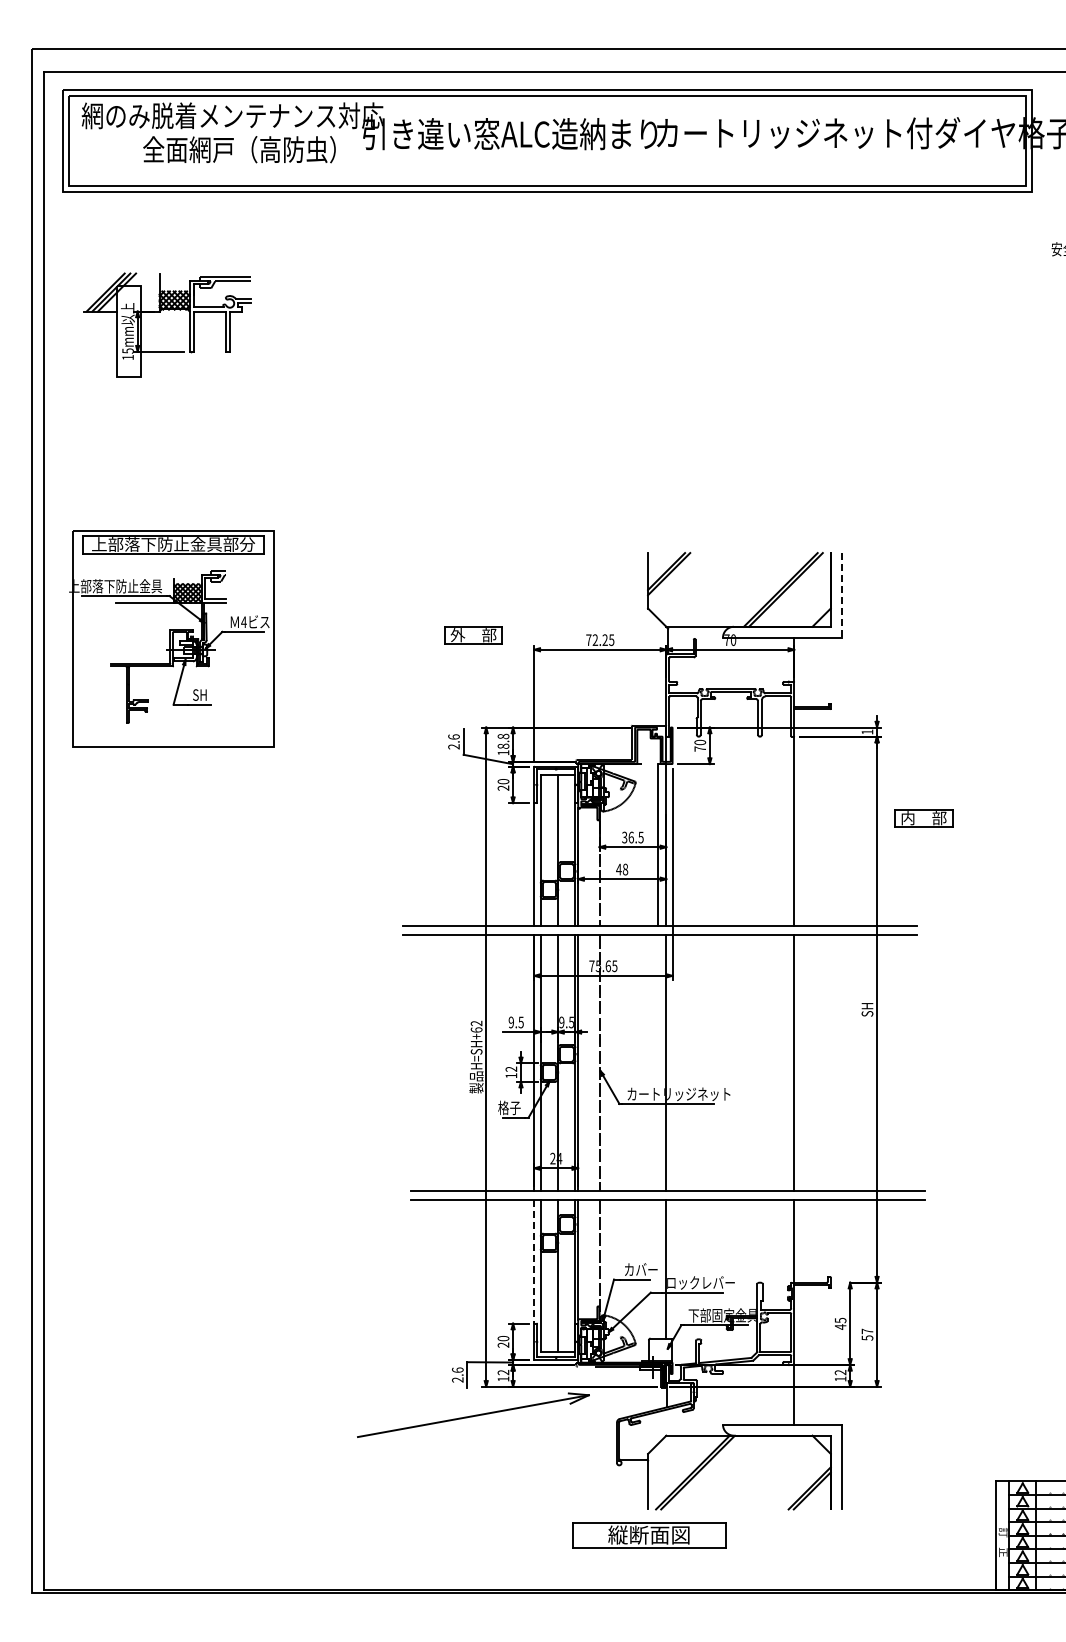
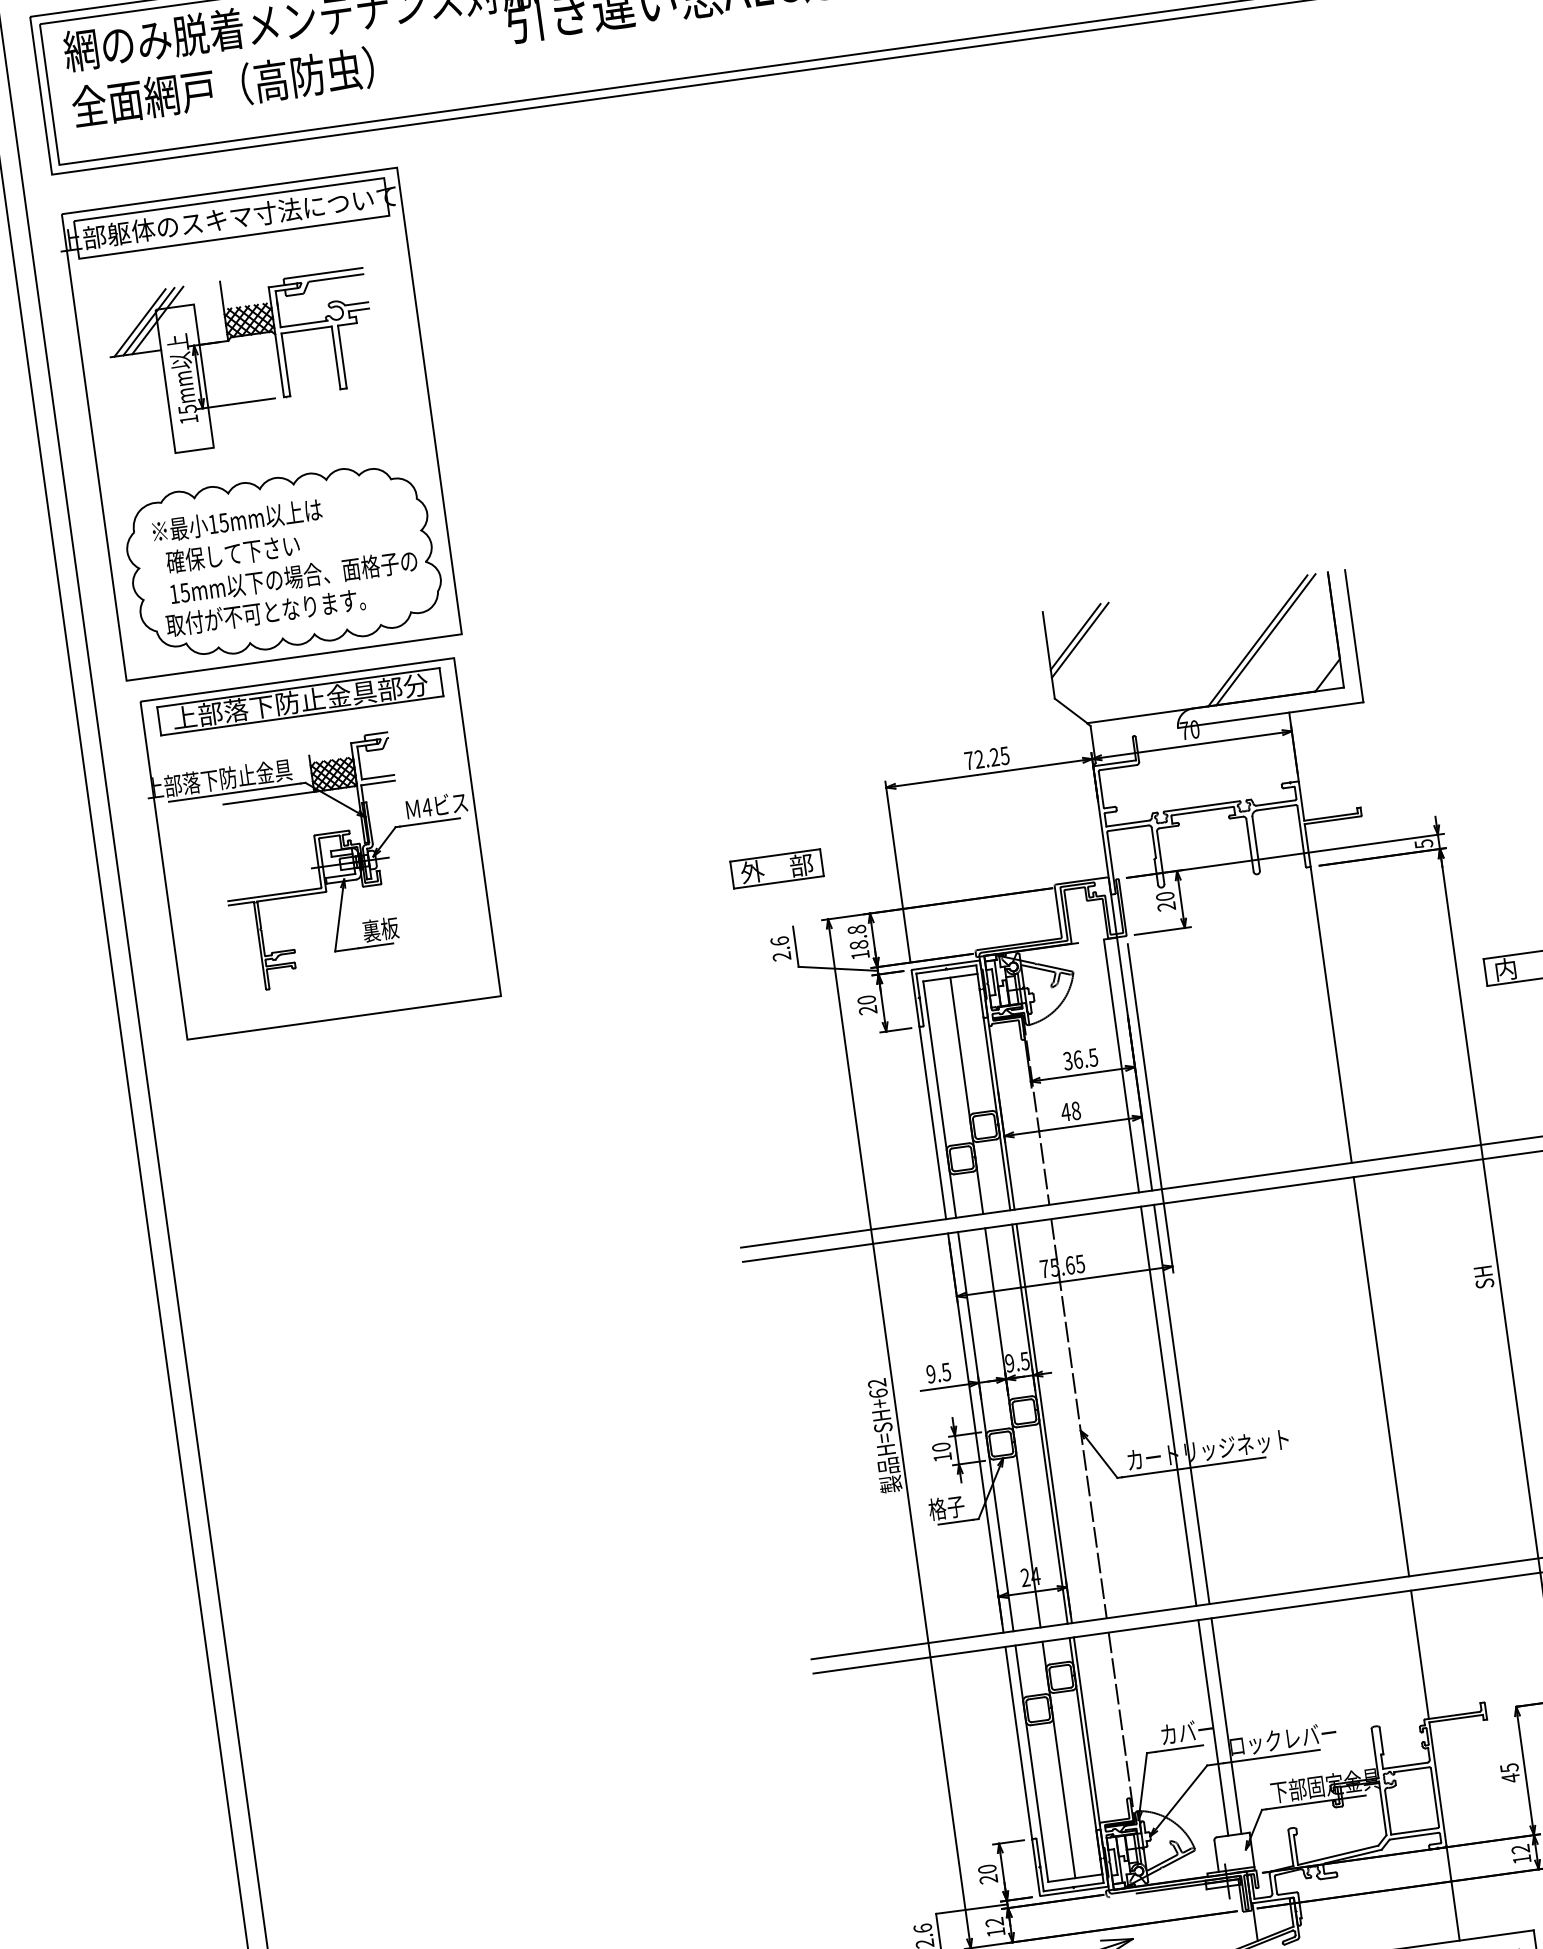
text: (239, 149) -> (223, 87), moved
part: (171, 366) -> (258, 424), added
line: (841, 595) -> (1353, 636), dashed -> solid
part: (473, 635) -> (776, 869), moved
text: (204, 694) -> (381, 928), SH -> 裏板
text: (867, 731) -> (1423, 843), 1 -> 5
text: (699, 748) -> (1165, 905), 70 -> 20
line: (657, 1063) -> (1168, 1406), added
text: (511, 1068) -> (941, 1445), 12 -> 10
line: (534, 1262) -> (1019, 1743), dashed -> solid
line: (657, 1269) -> (1212, 1728), added

